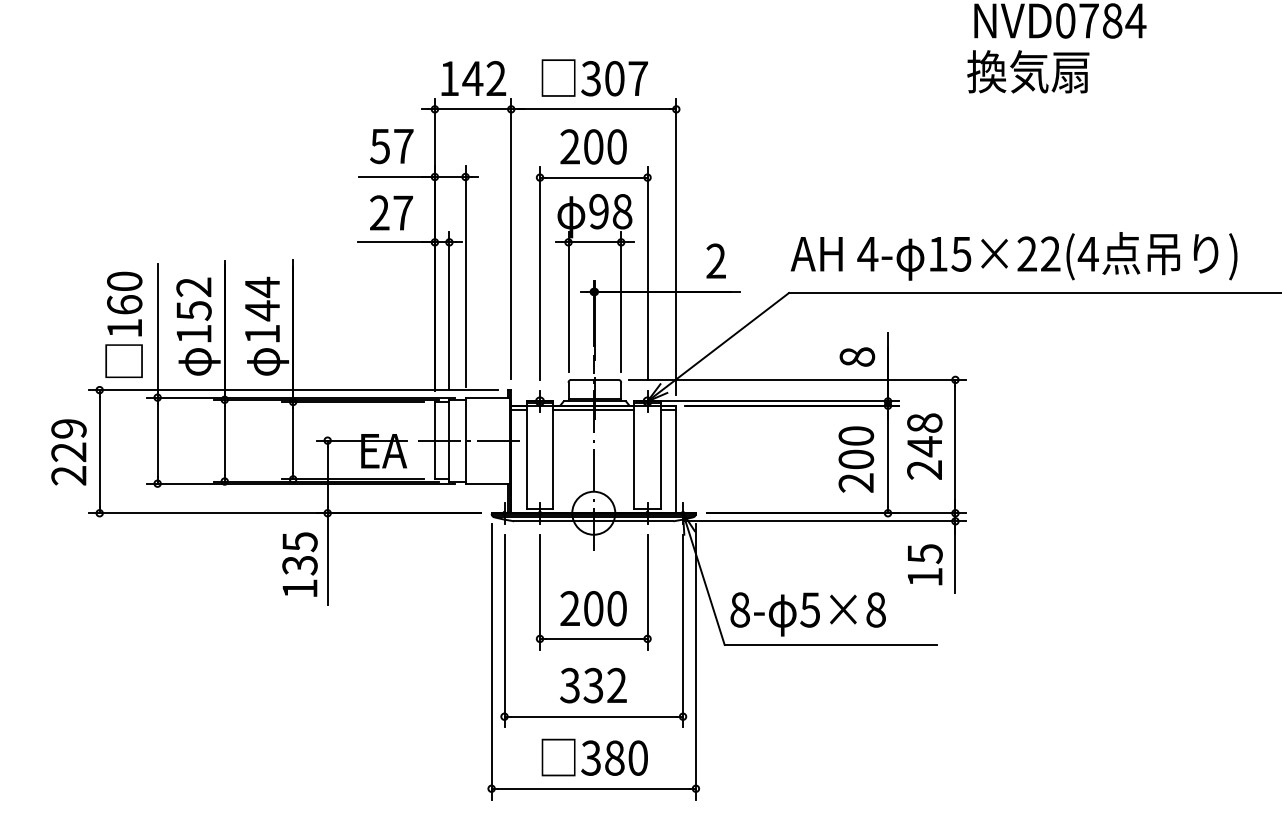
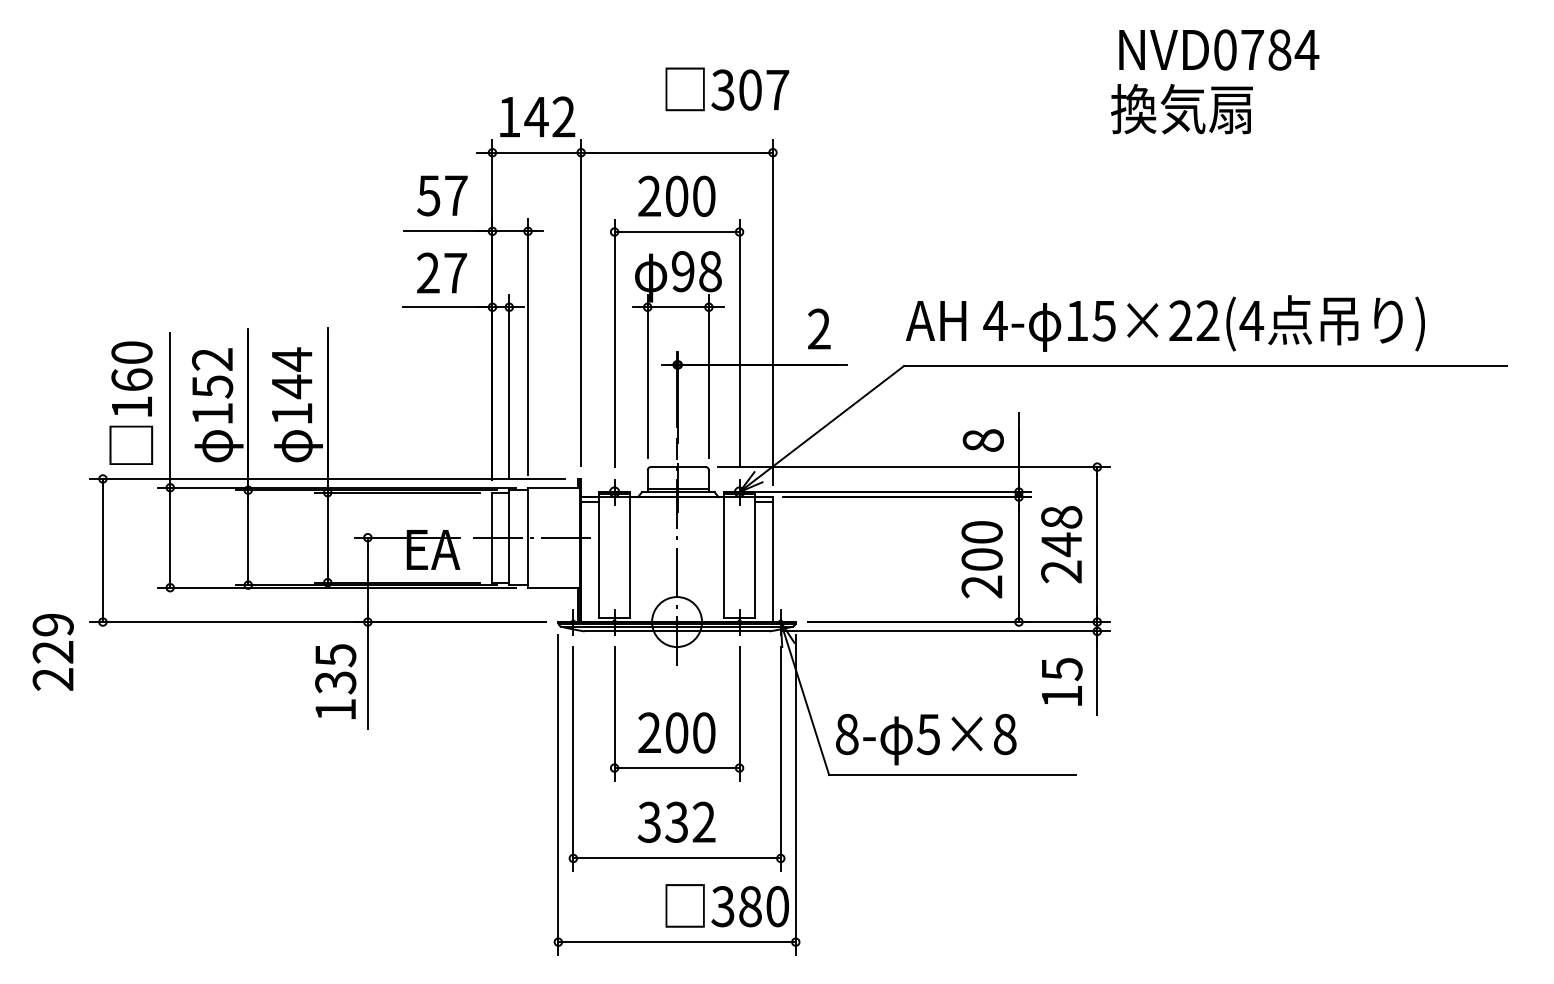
text: (595, 78) -> (727, 89), moved
line: (593, 410) -> (676, 502), removed
text: (68, 452) -> (52, 652), moved
text: (594, 757) -> (726, 905), moved

